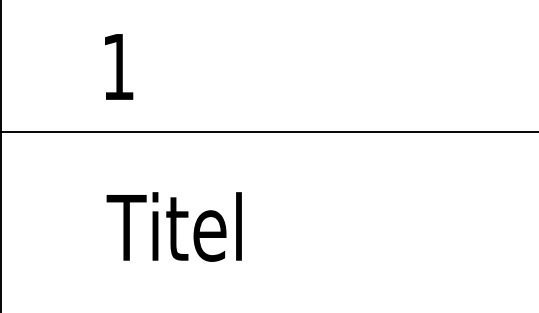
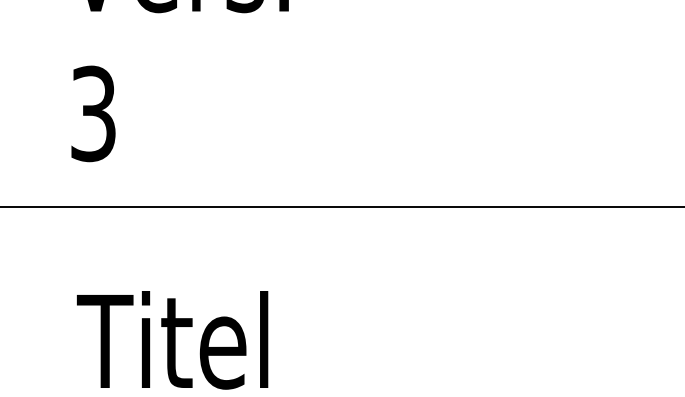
text: (117, 66) -> (92, 113), 1 -> 3

